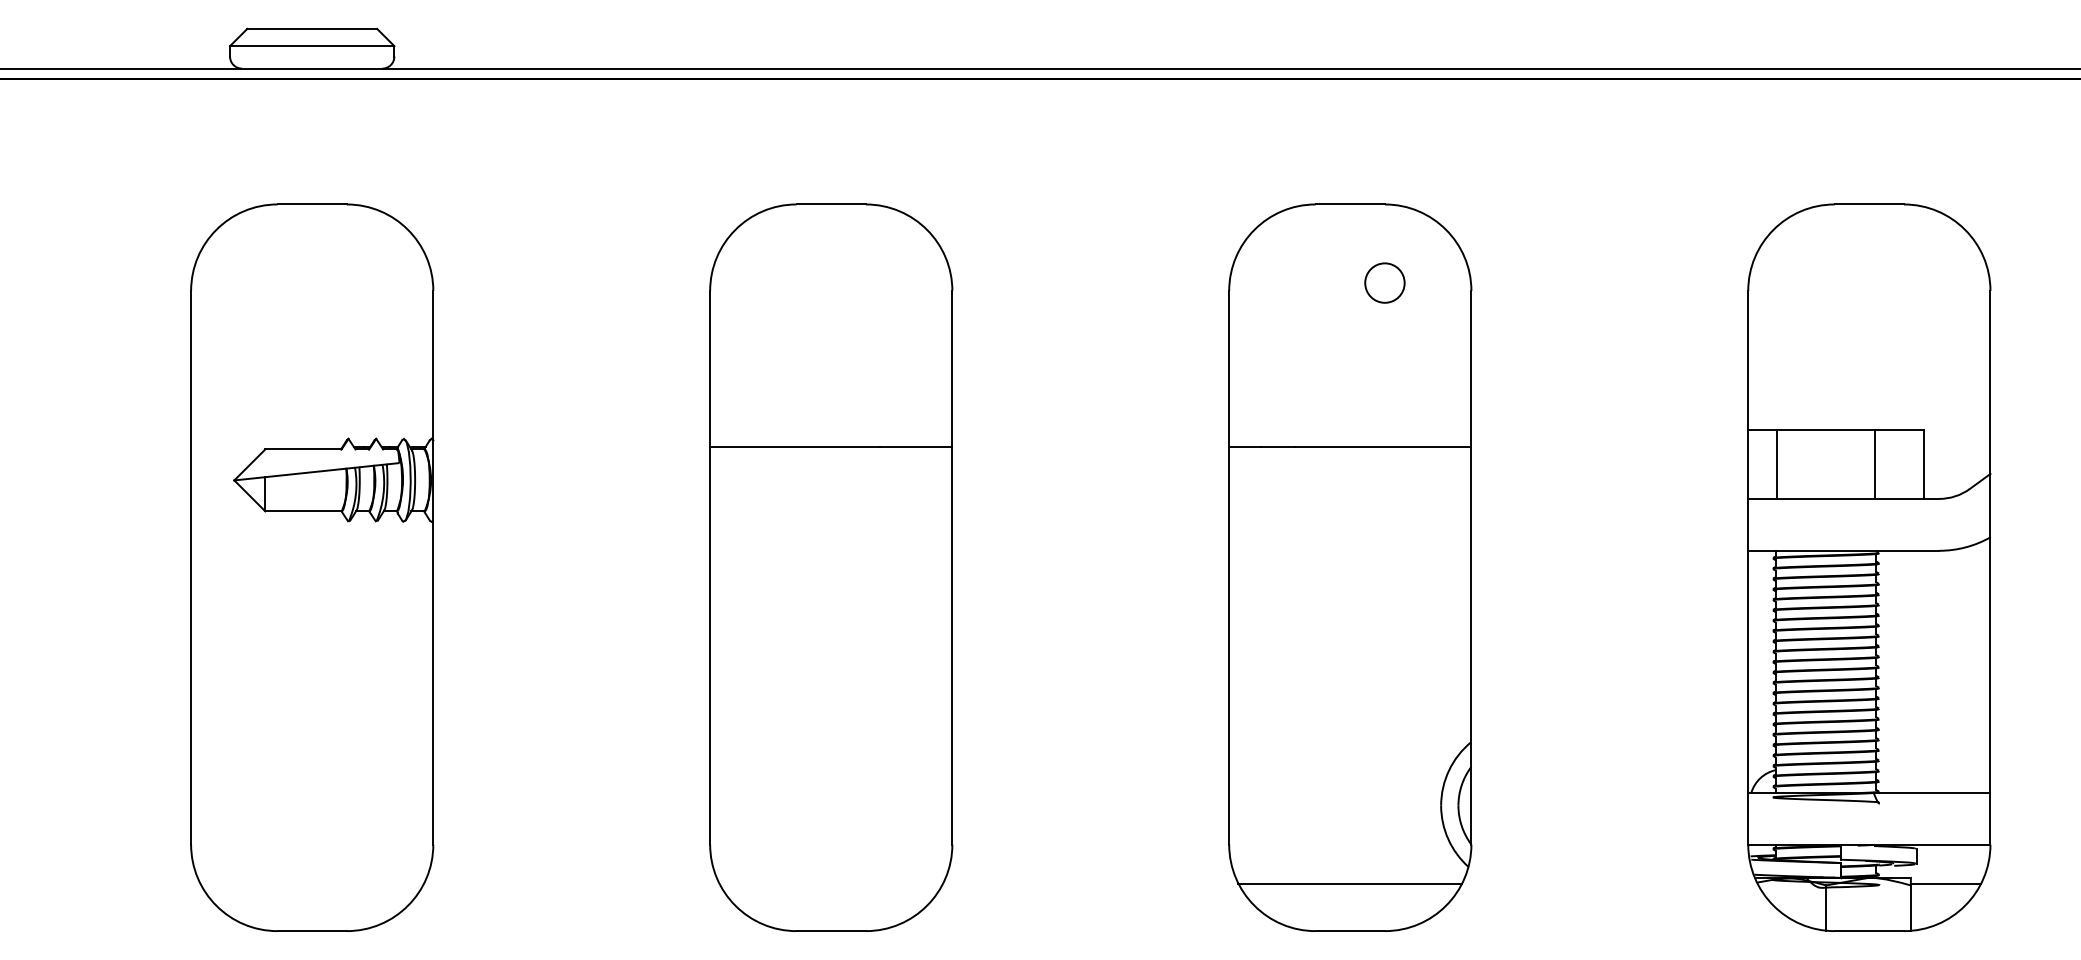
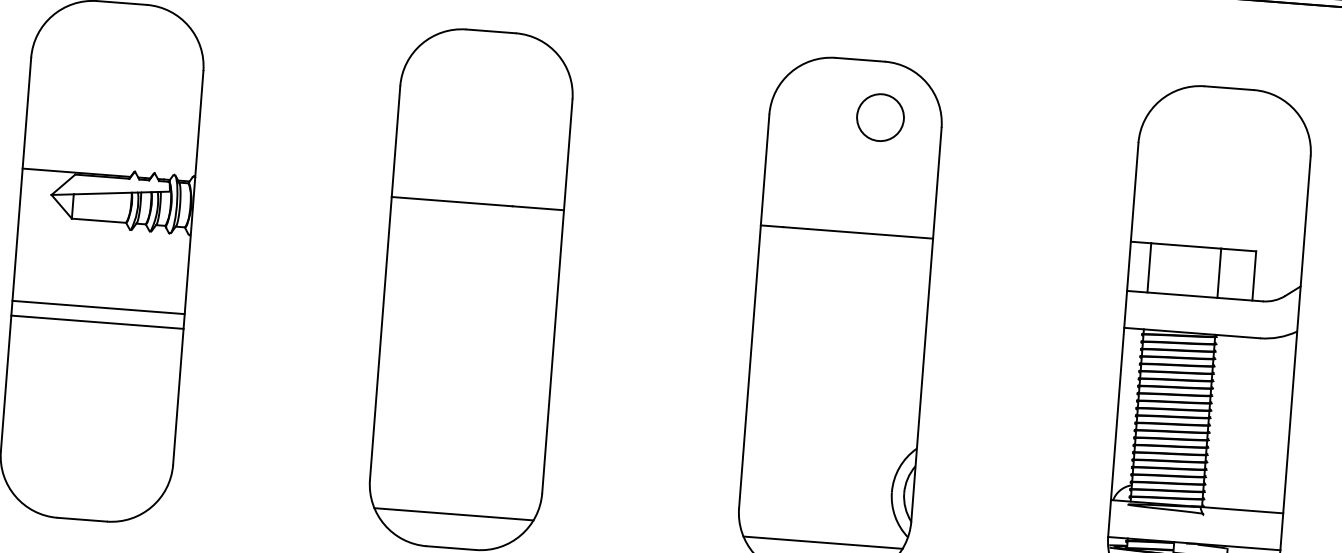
circle: (1384, 282) -> (880, 117), size x1.67
line: (266, 446) -> (76, 172), added
line: (312, 632) -> (98, 307), added
line: (312, 653) -> (97, 322), added
line: (831, 883) -> (454, 514), added

